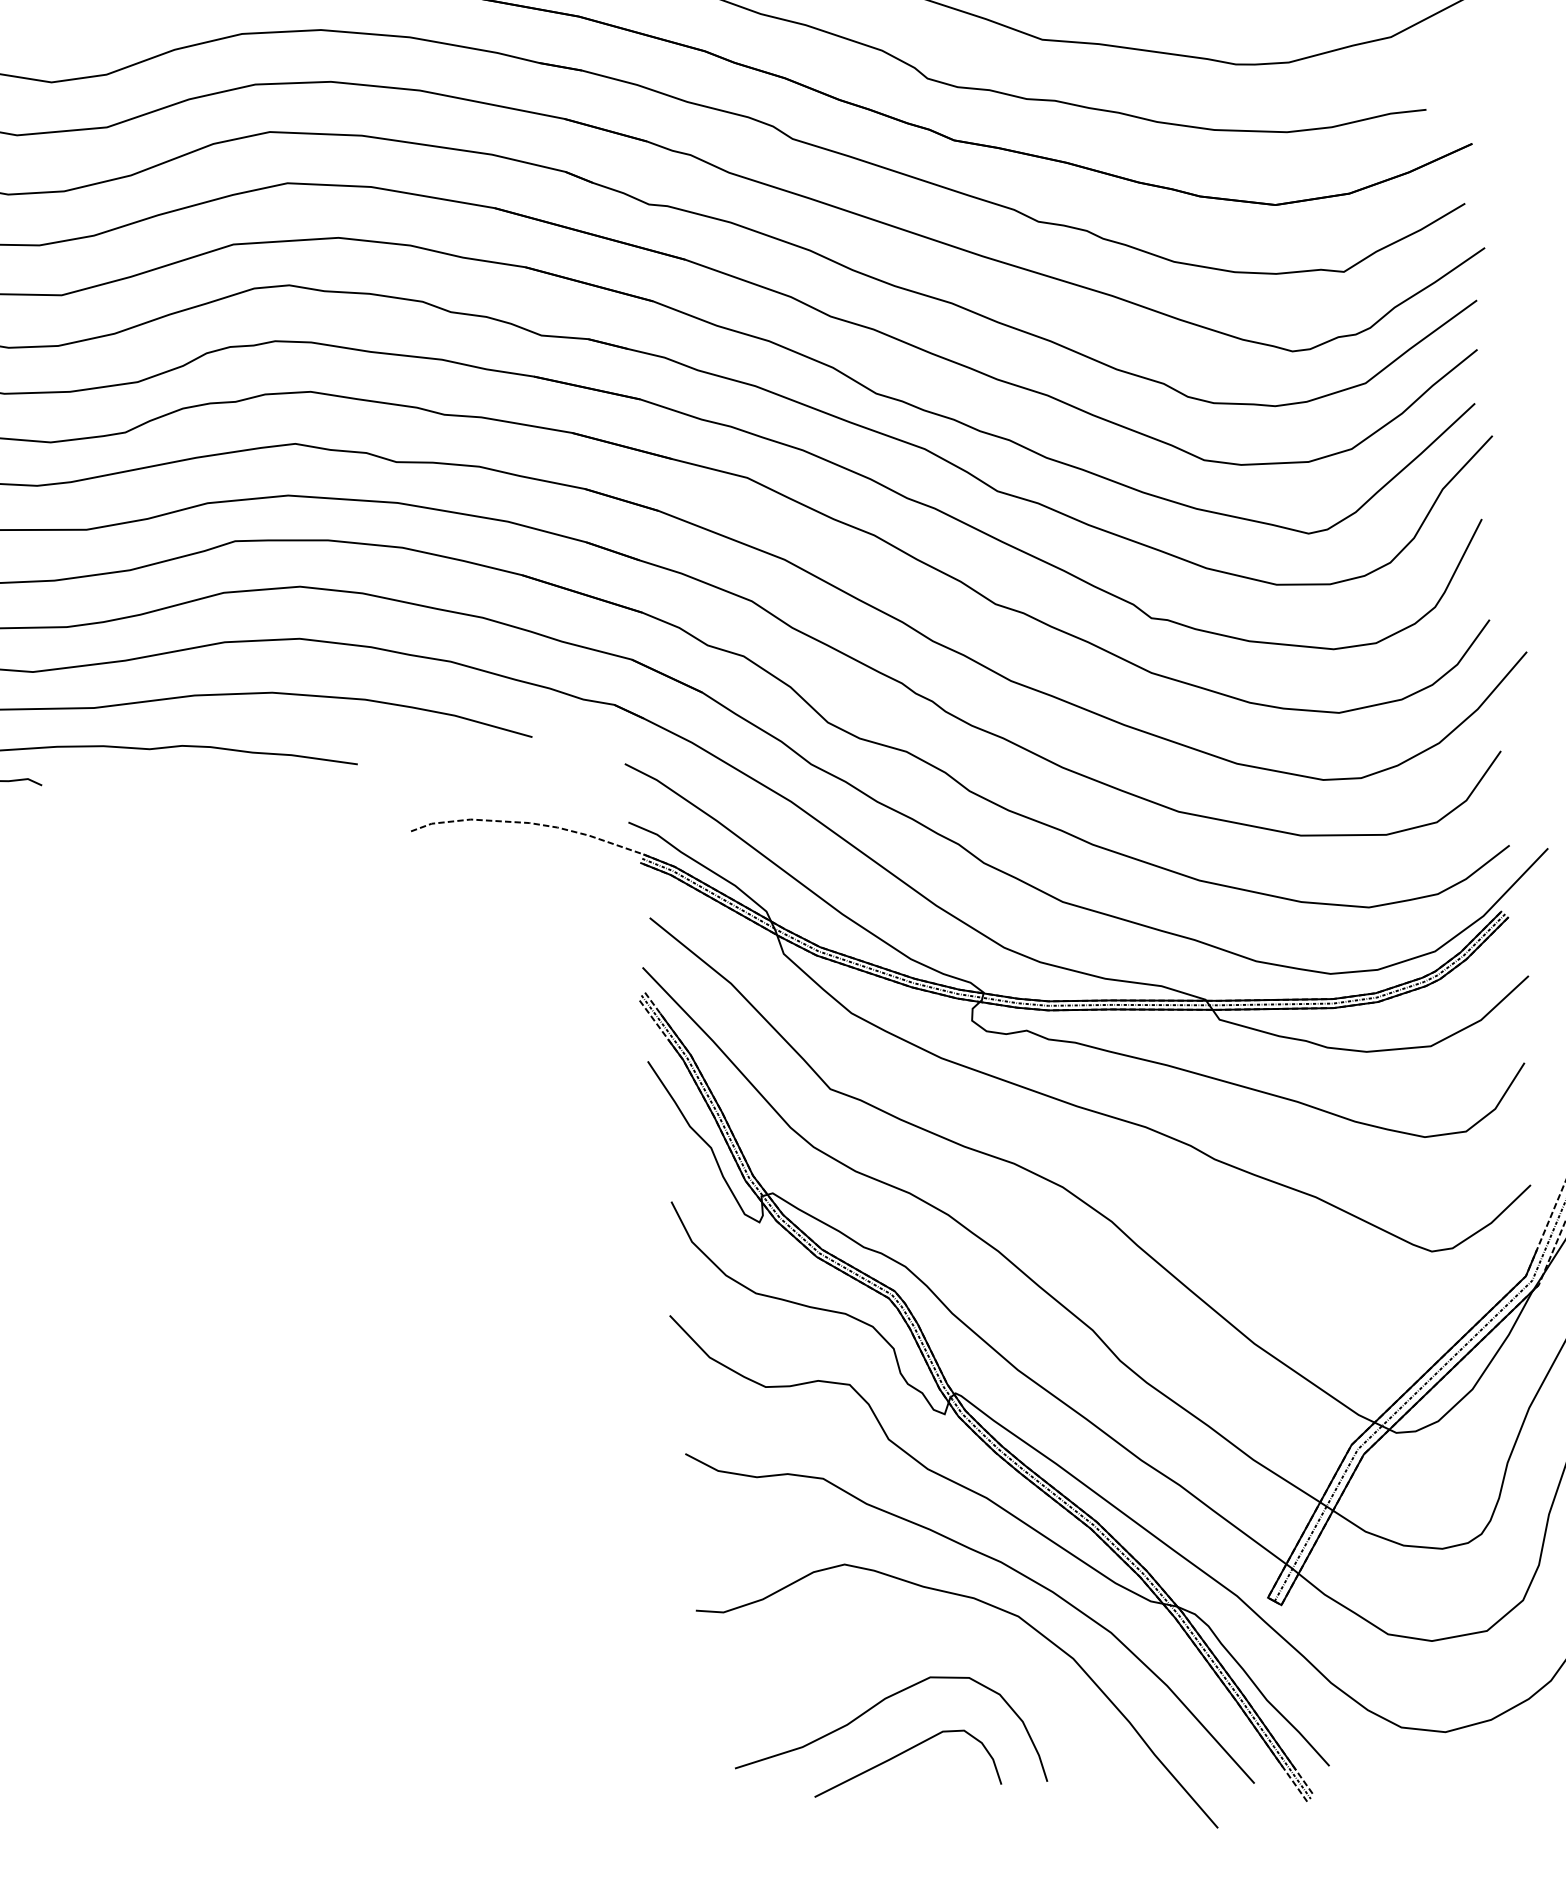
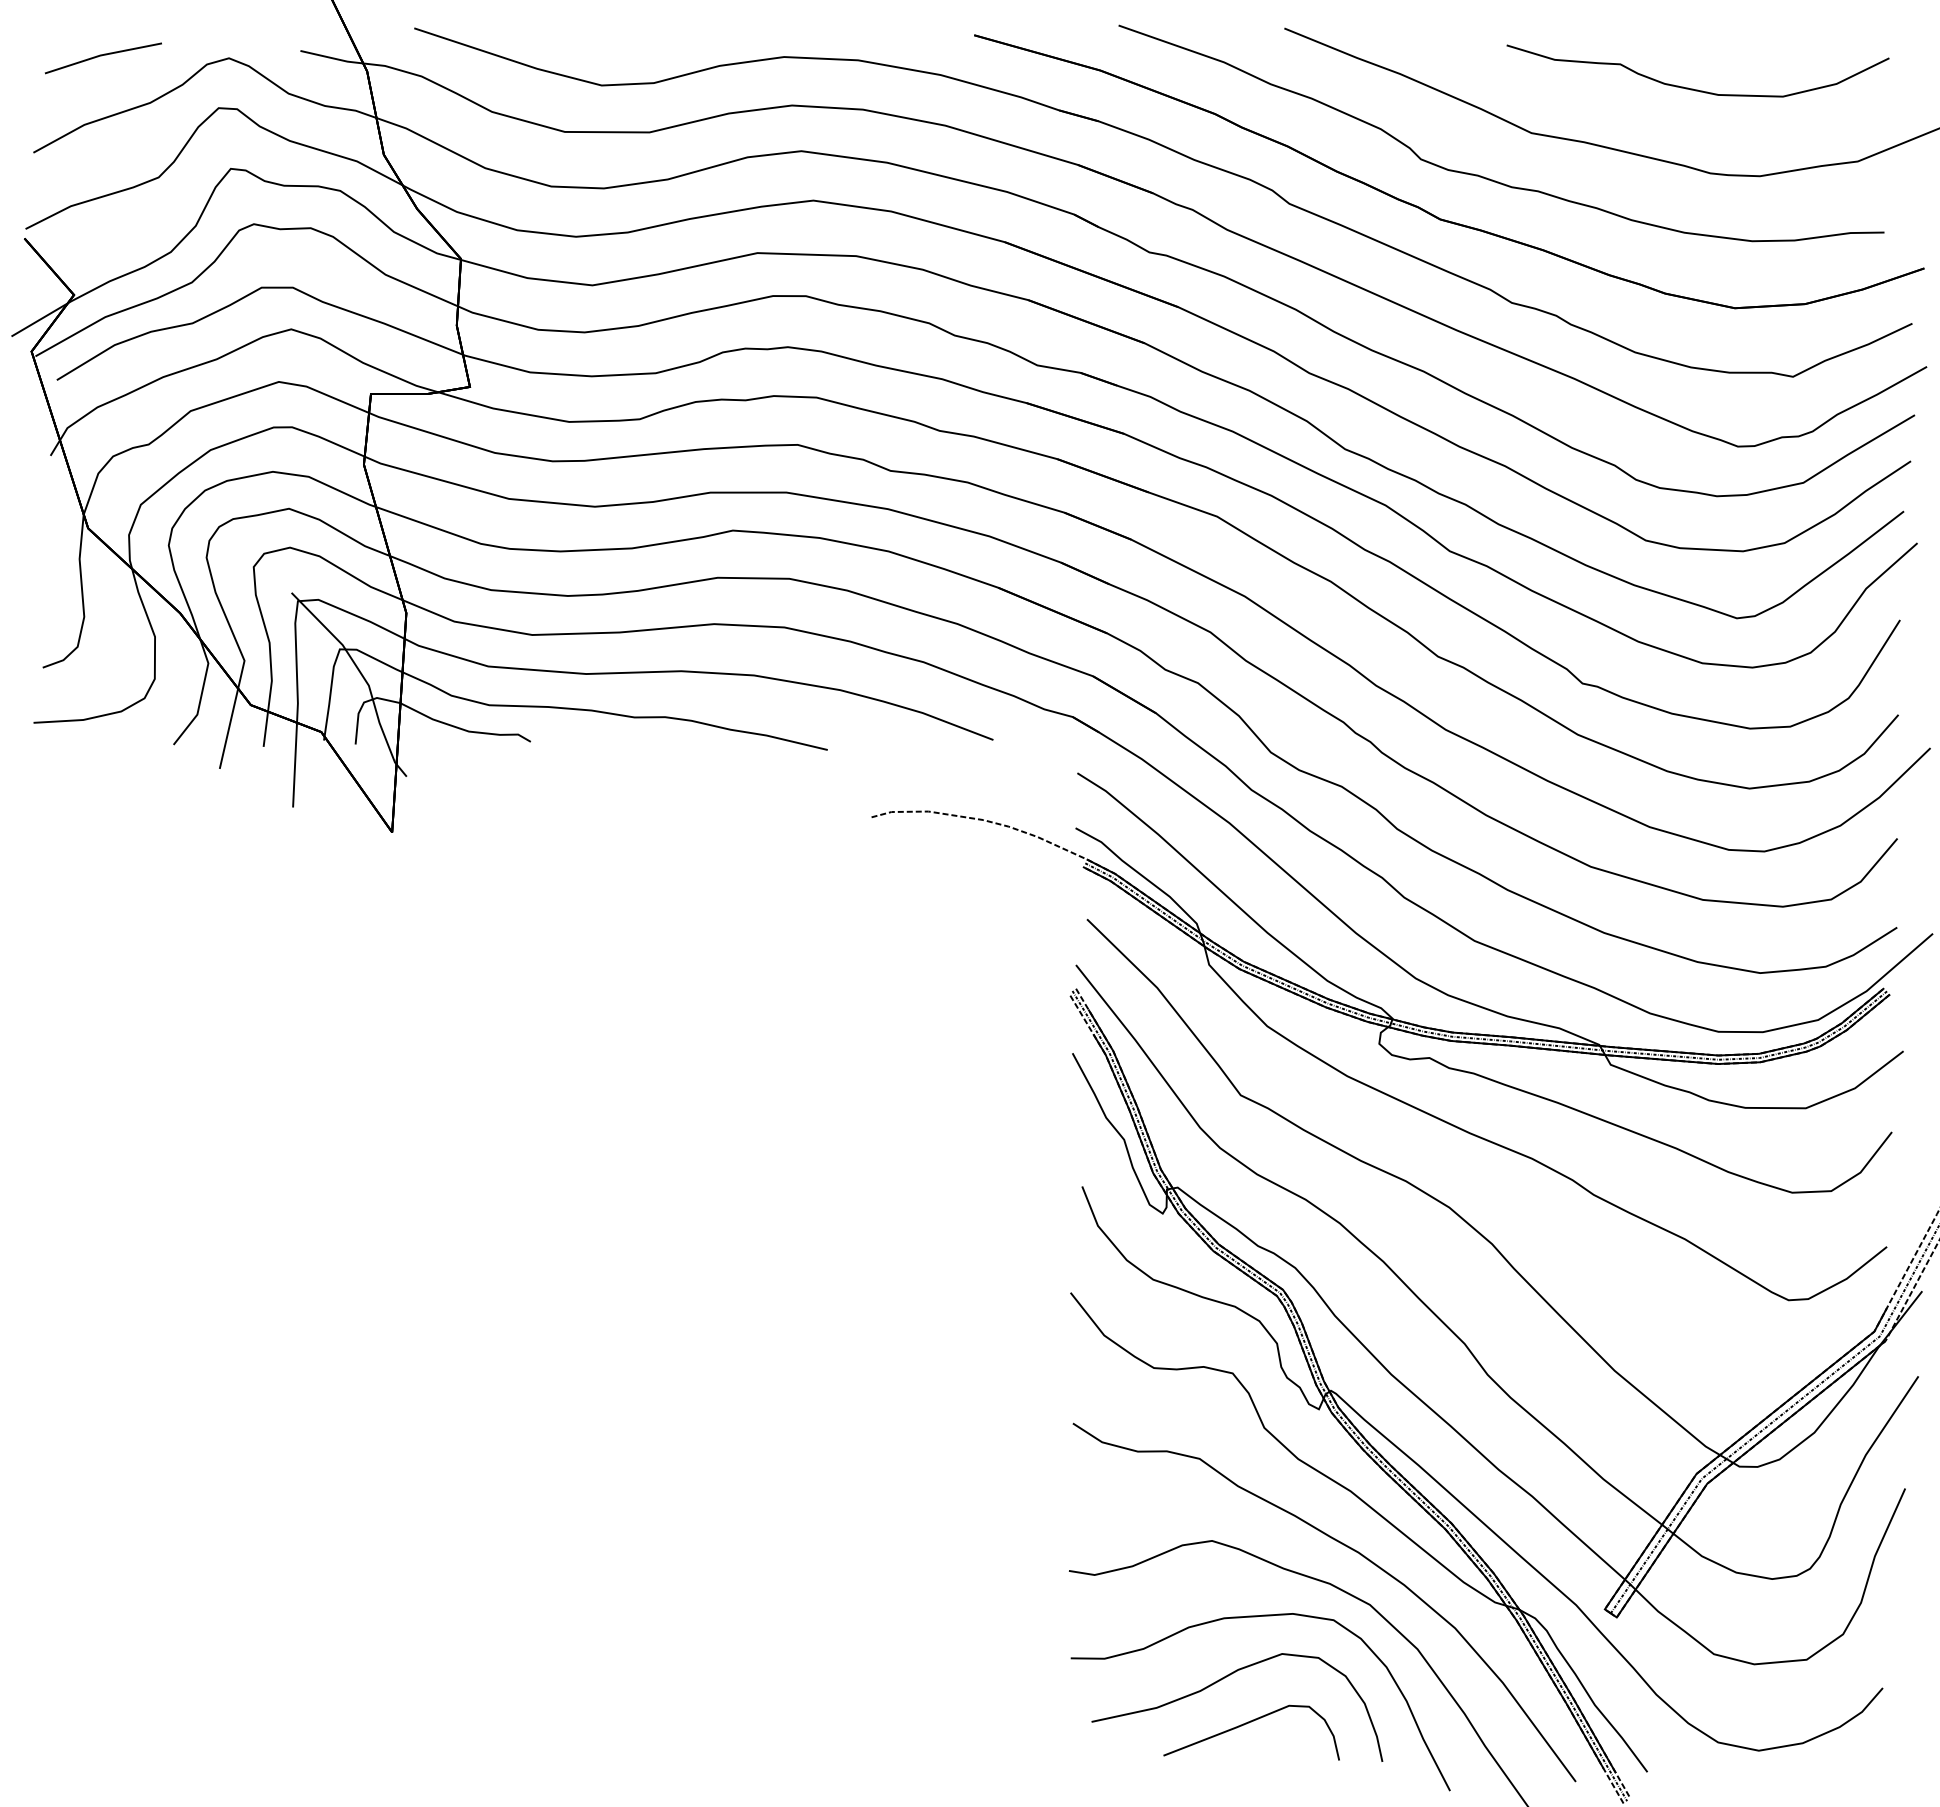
part: (899, 1641) -> (1256, 1617), added

